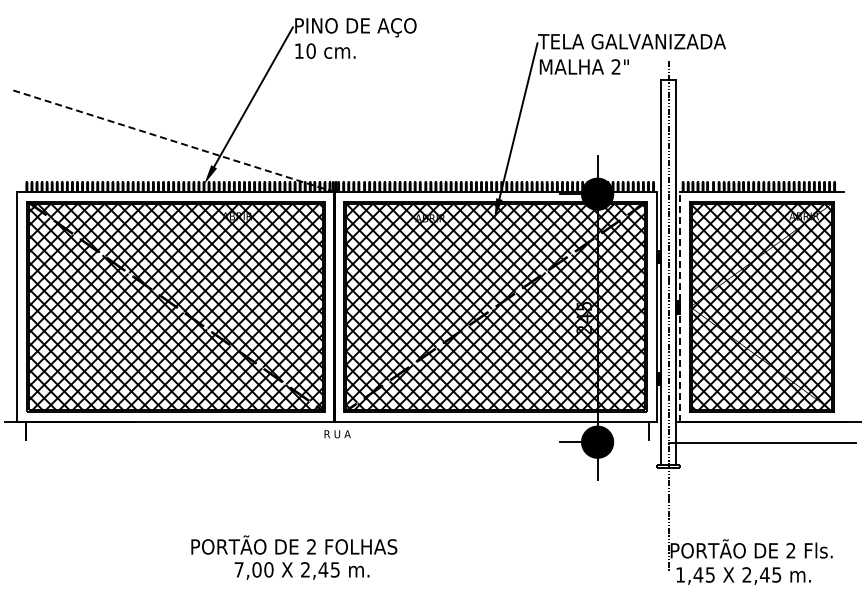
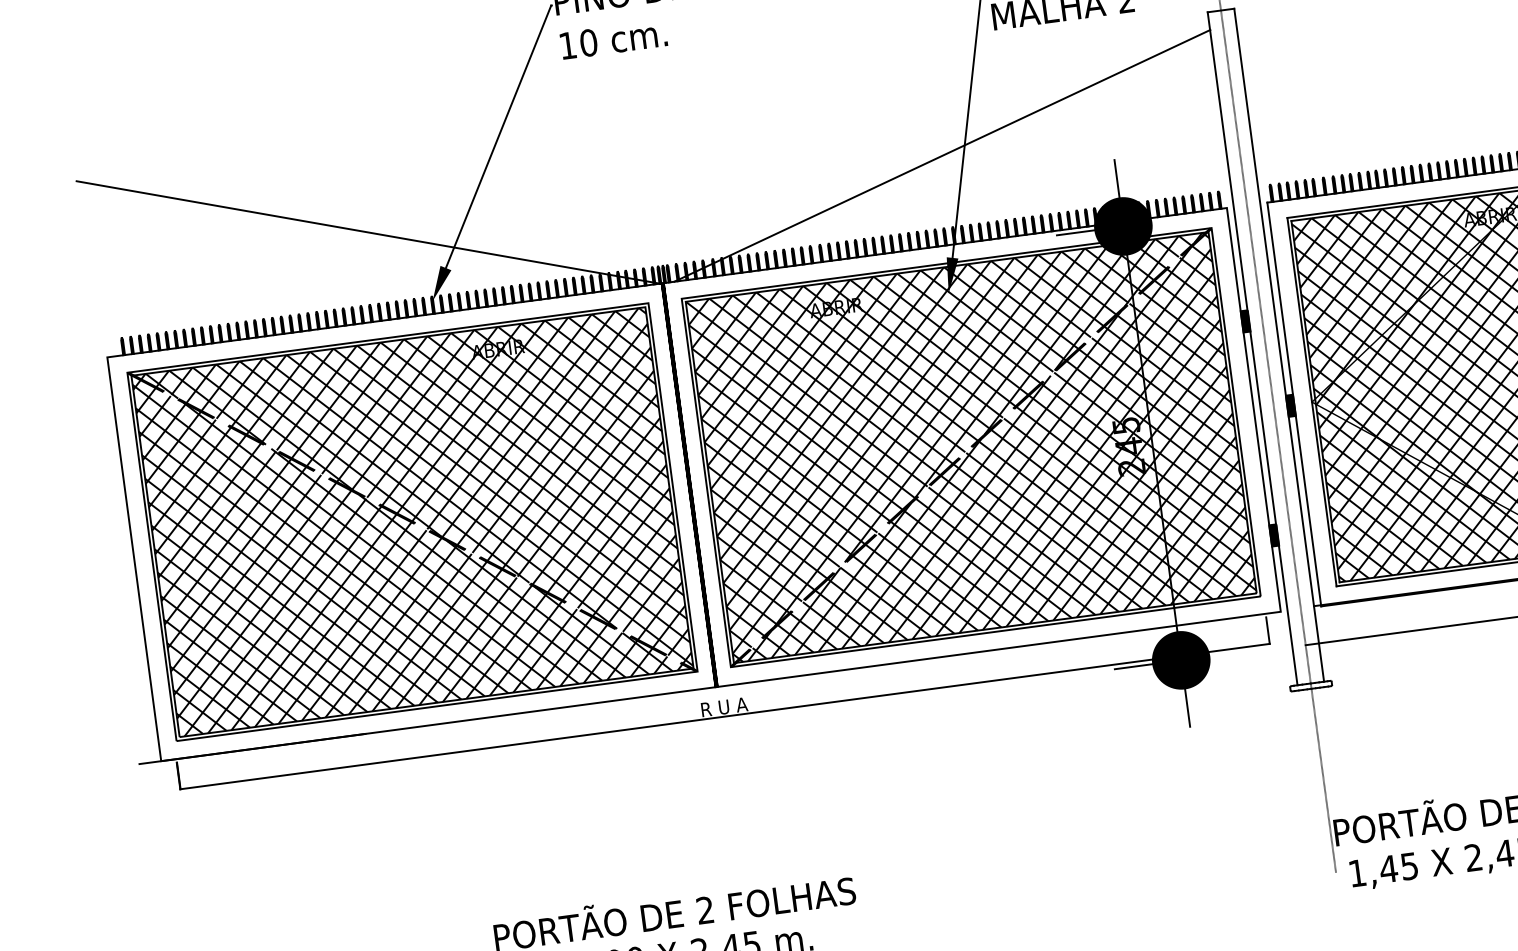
line: (501, 140) -> (942, 154), added
line: (173, 141) -> (368, 233), dashed -> solid
line: (680, 306) -> (1294, 403), dashed -> solid
line: (336, 439) -> (723, 716), added

